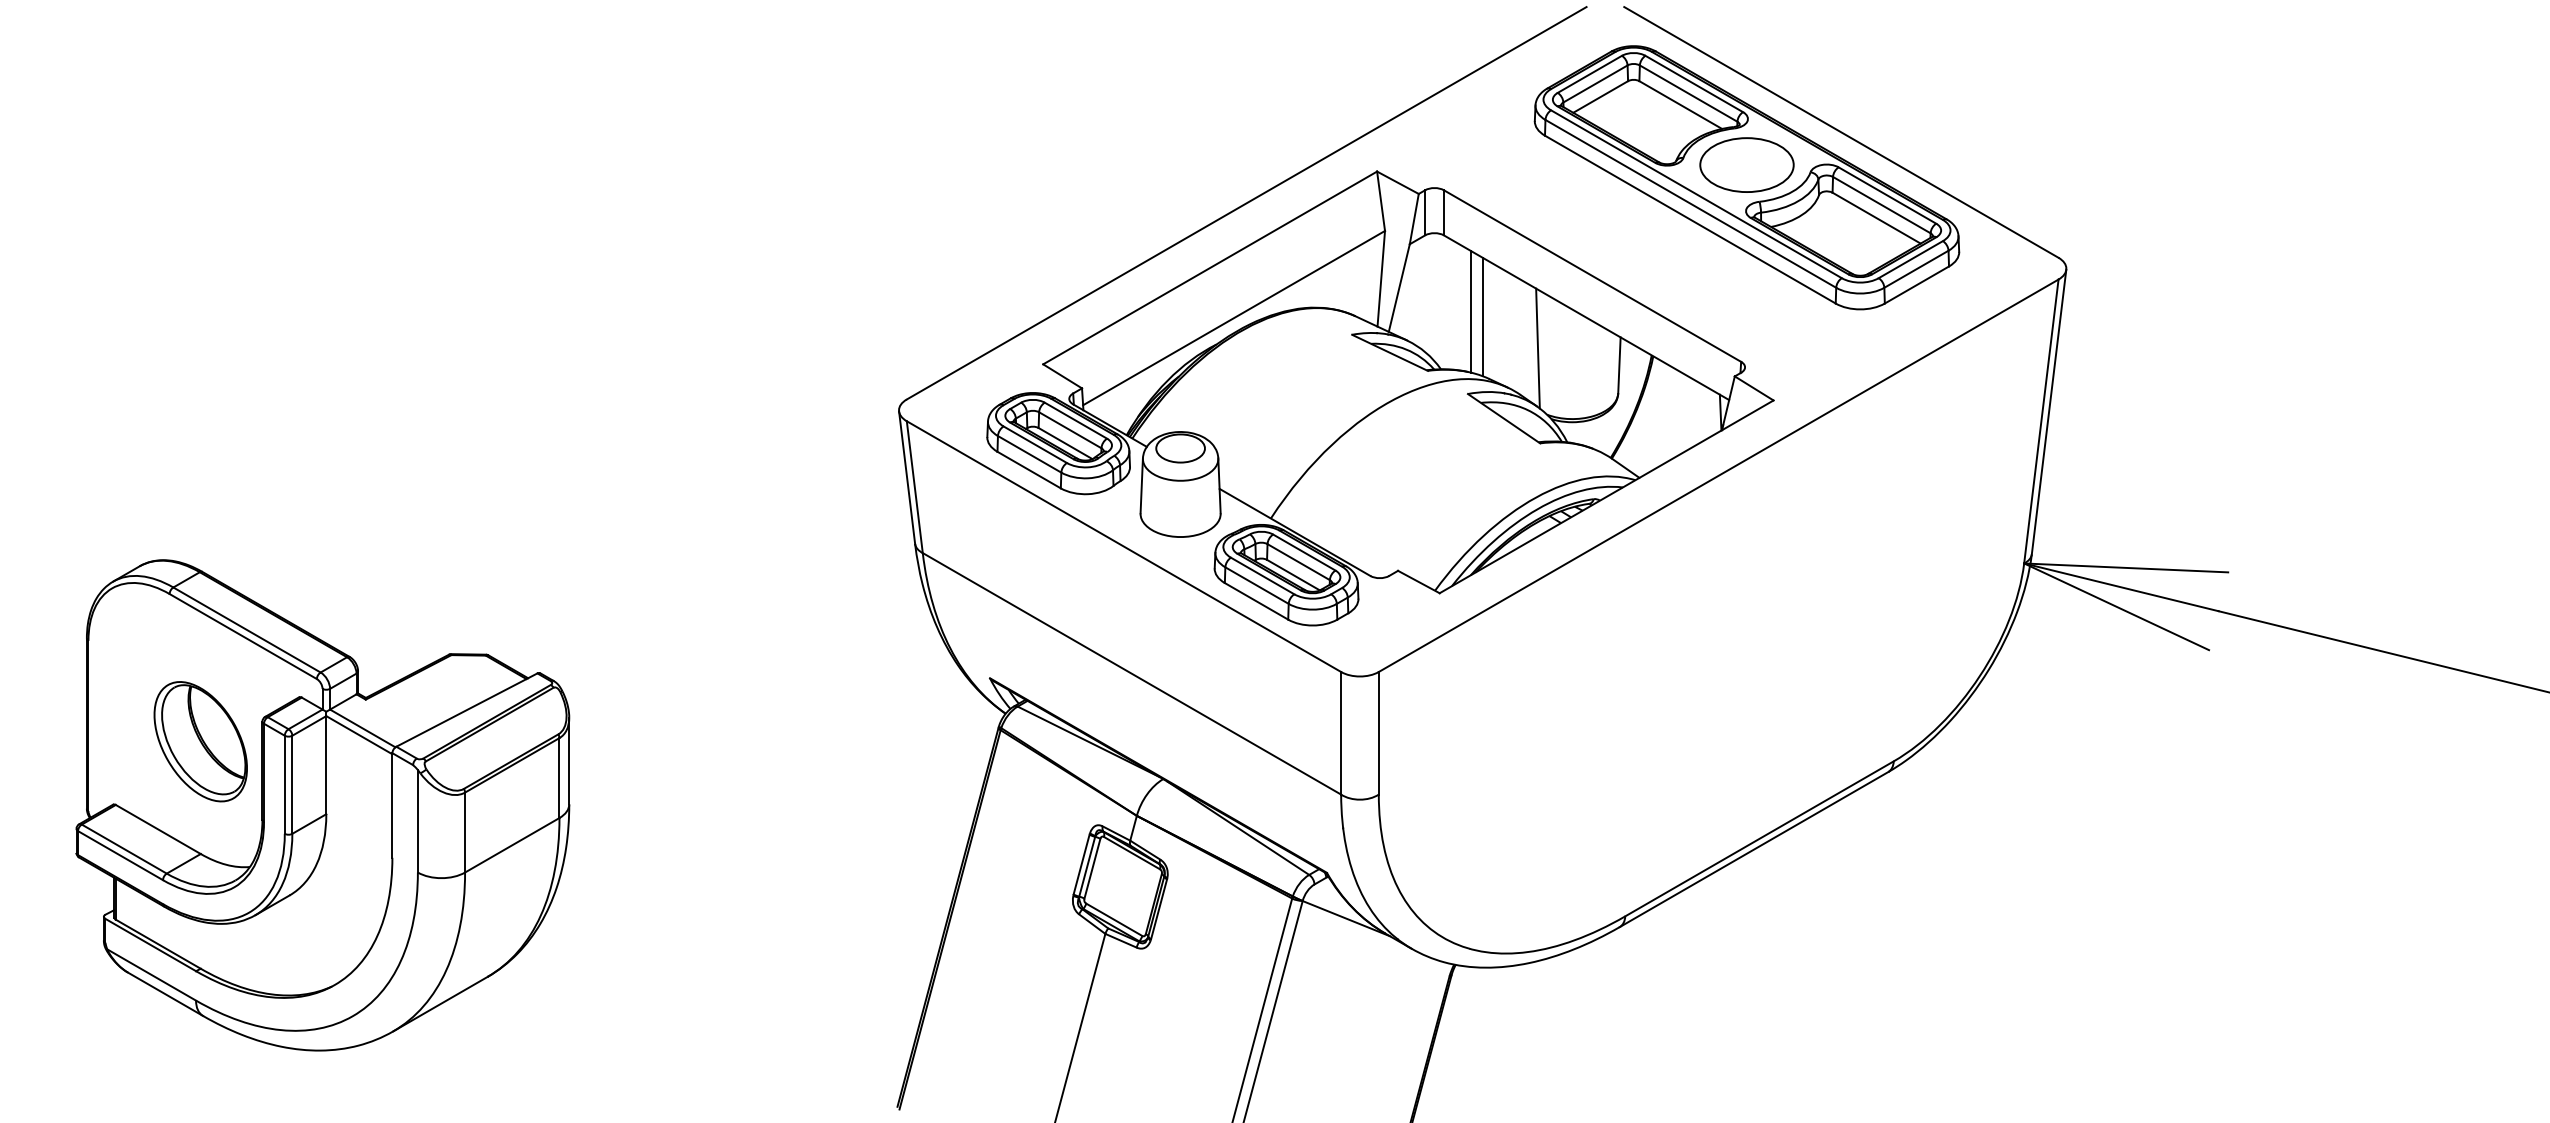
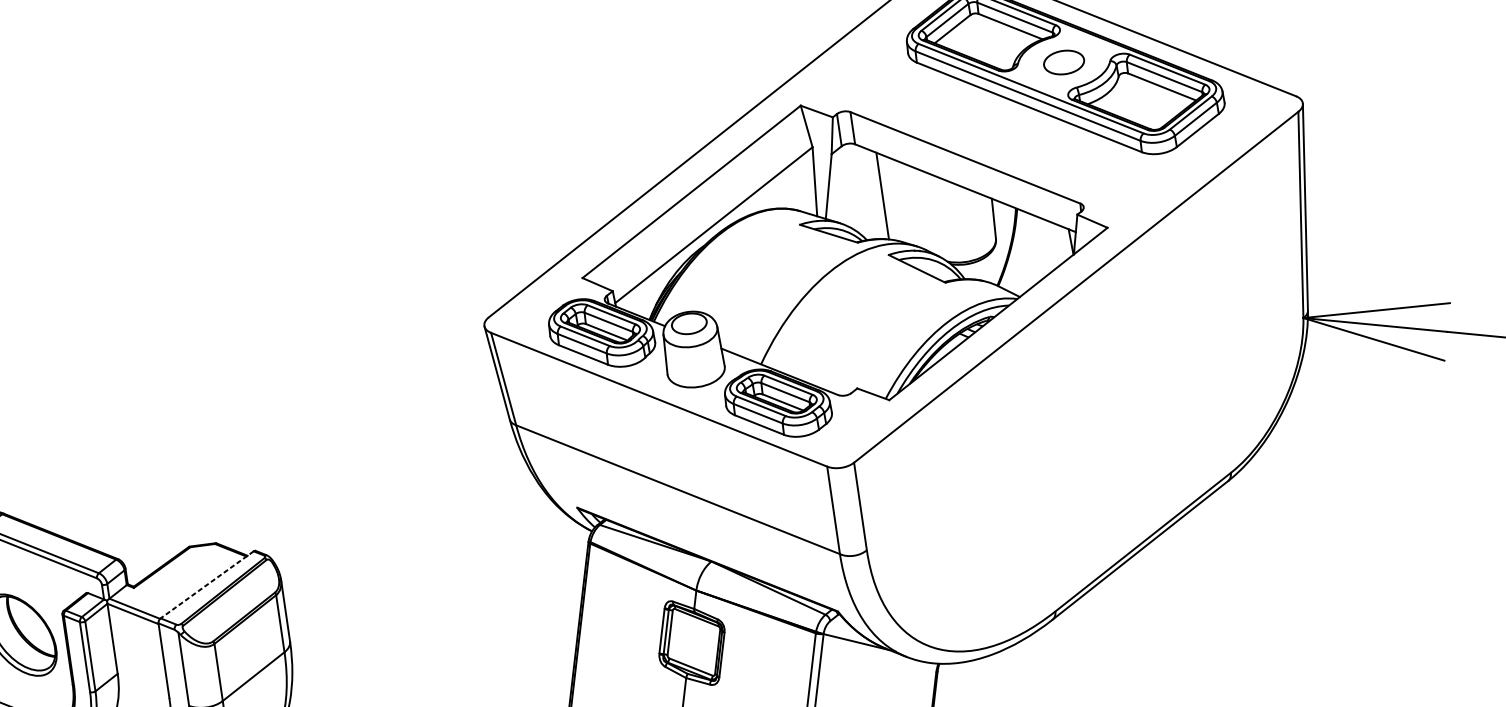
part: (1746, 164) -> (1063, 62), size x0.6
line: (1482, 316) -> (891, 198), removed
line: (1537, 348) -> (933, 215), removed
line: (466, 710) -> (206, 585), solid -> dashed

